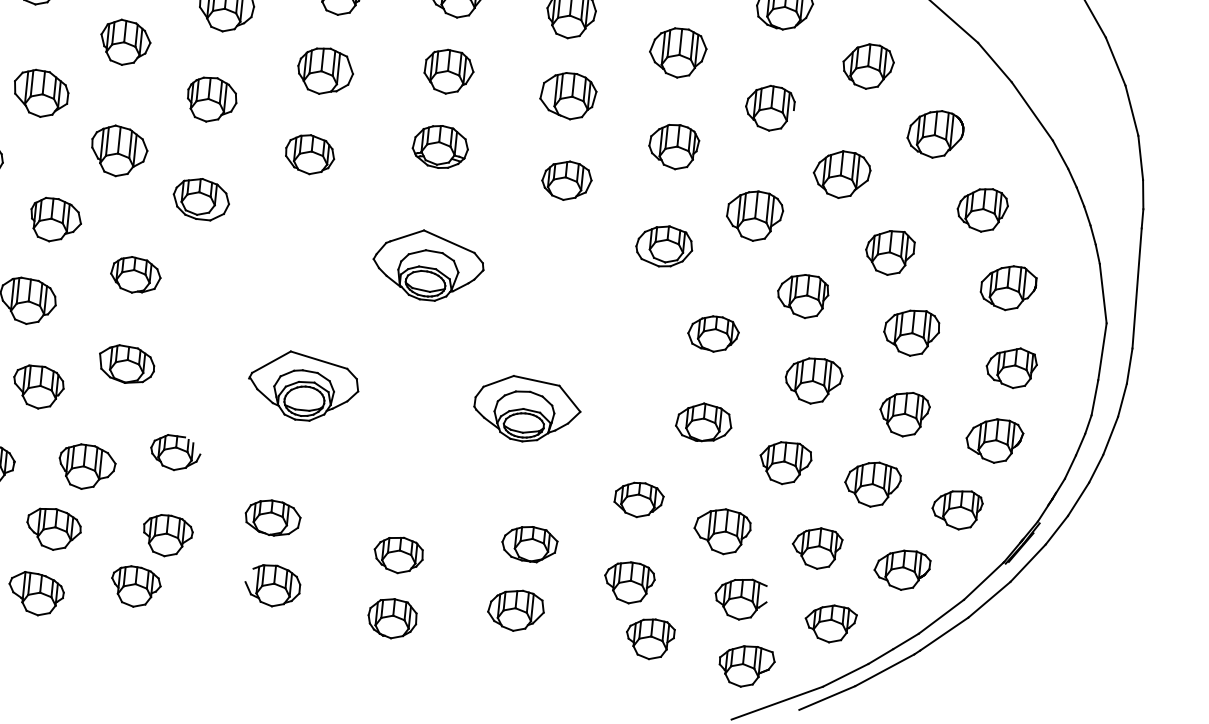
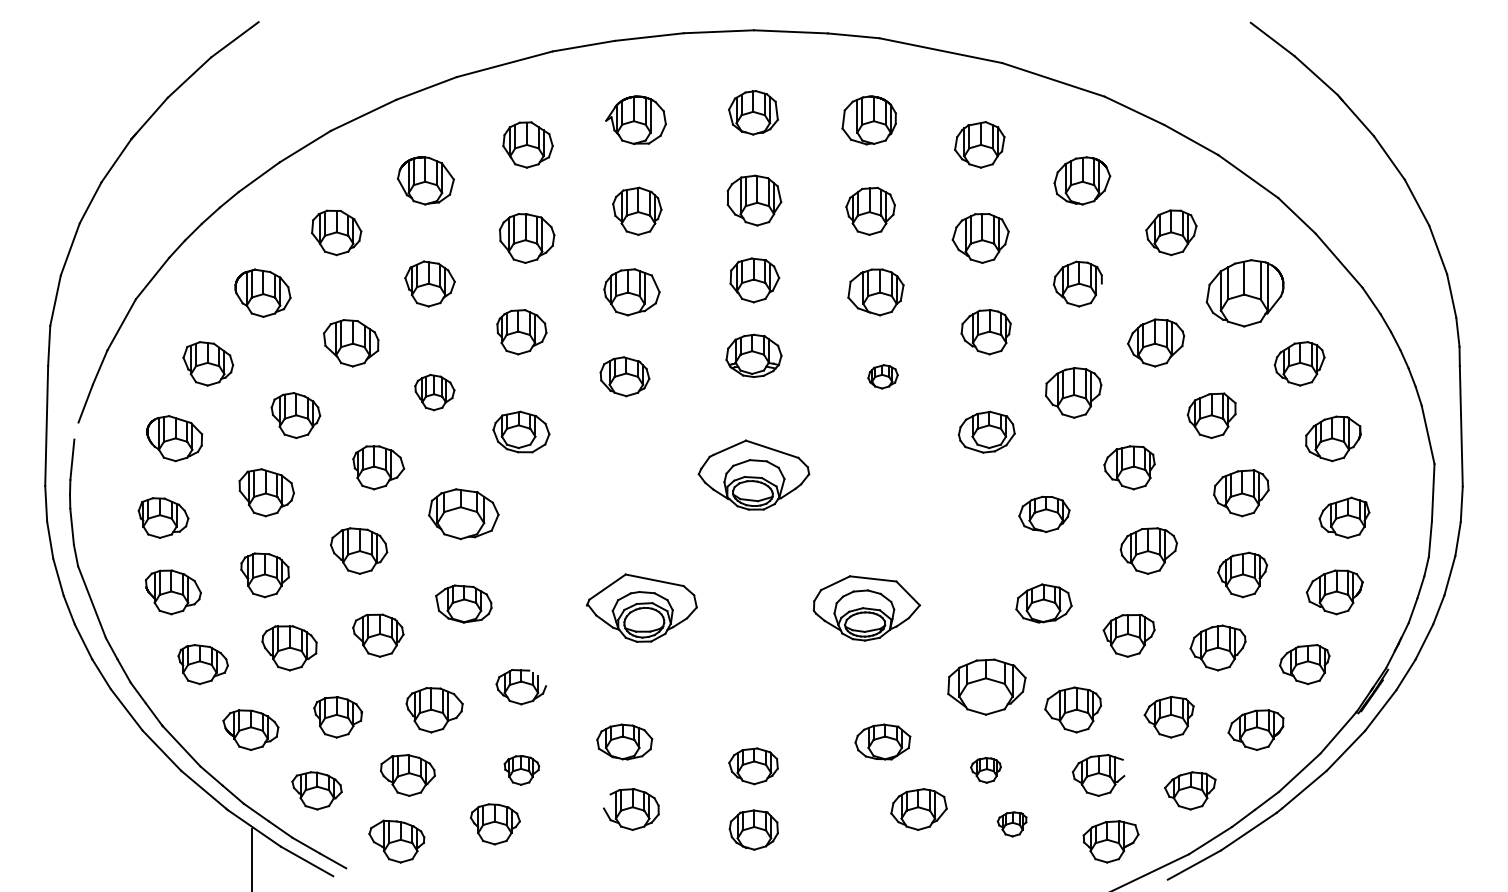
part: (934, 133) -> (1244, 292), size x1.4
part: (118, 151) -> (434, 392), size x0.7
part: (566, 180) -> (882, 376), size x0.6
part: (135, 275) -> (463, 514), size x1.4
part: (639, 499) -> (987, 686), size x1.6
part: (167, 535) -> (521, 770), size x0.7
part: (628, 582) -> (985, 770), size x0.6
part: (515, 610) -> (918, 809), moved
part: (649, 639) -> (1011, 824), size x0.6

